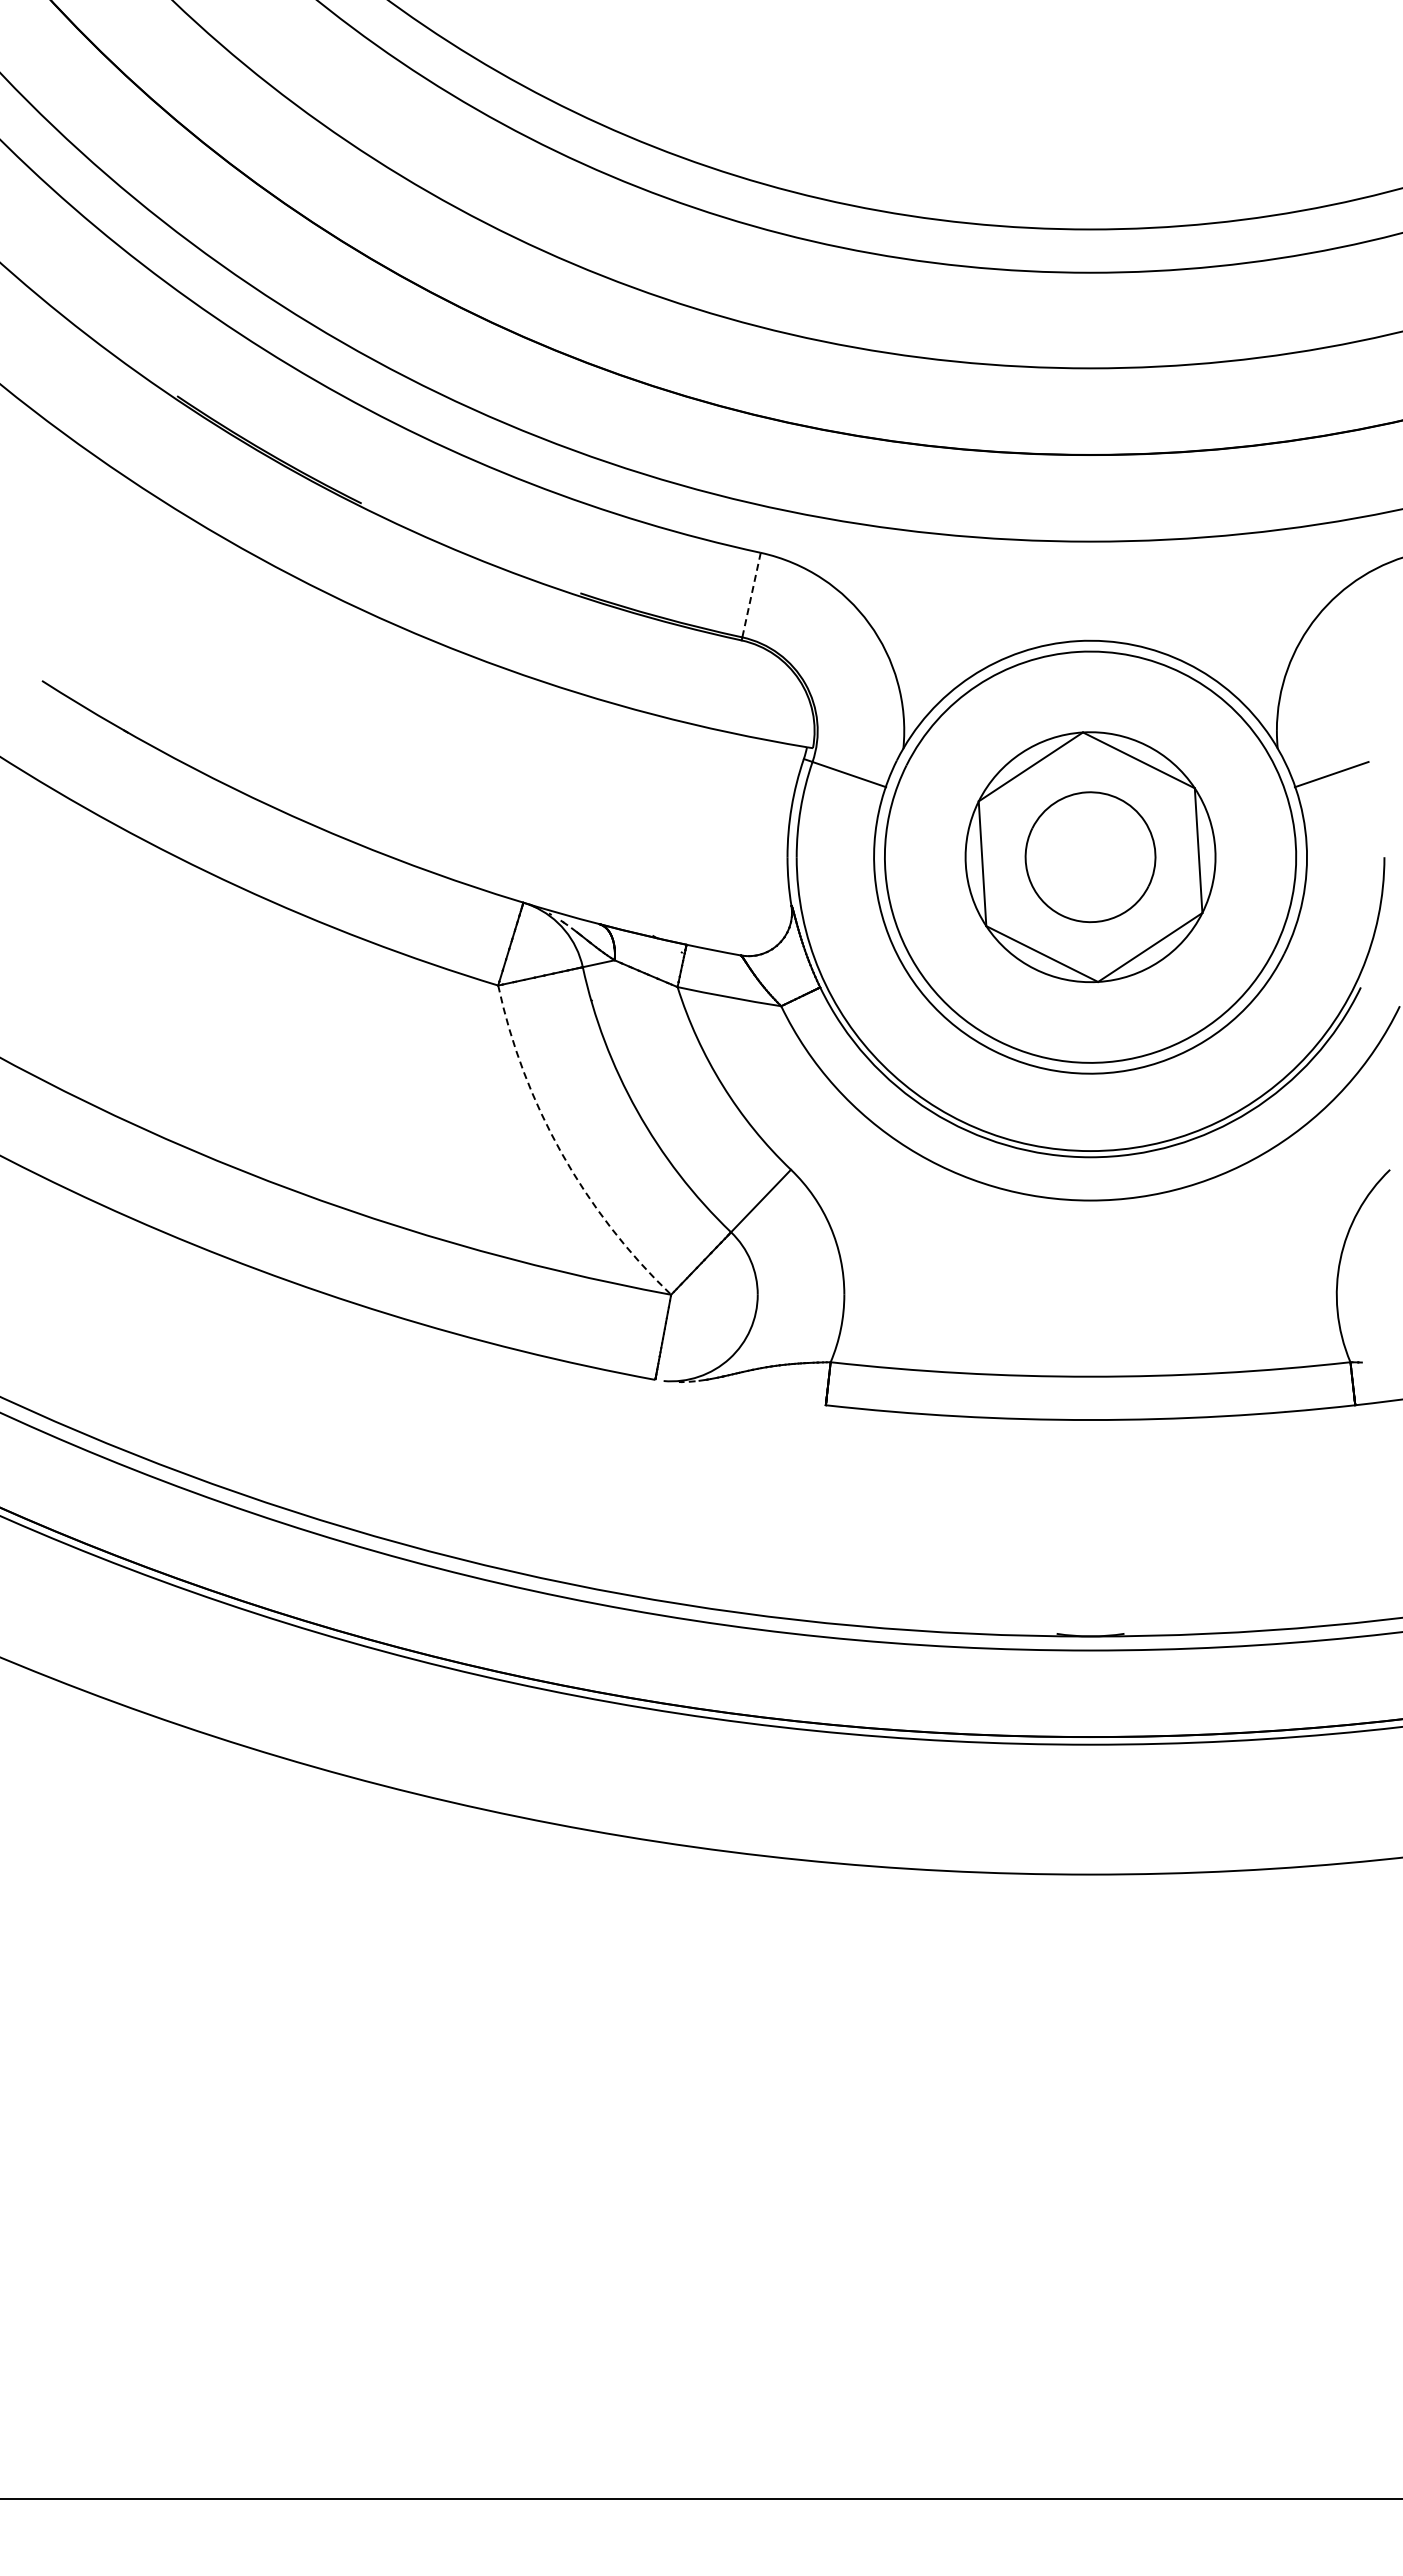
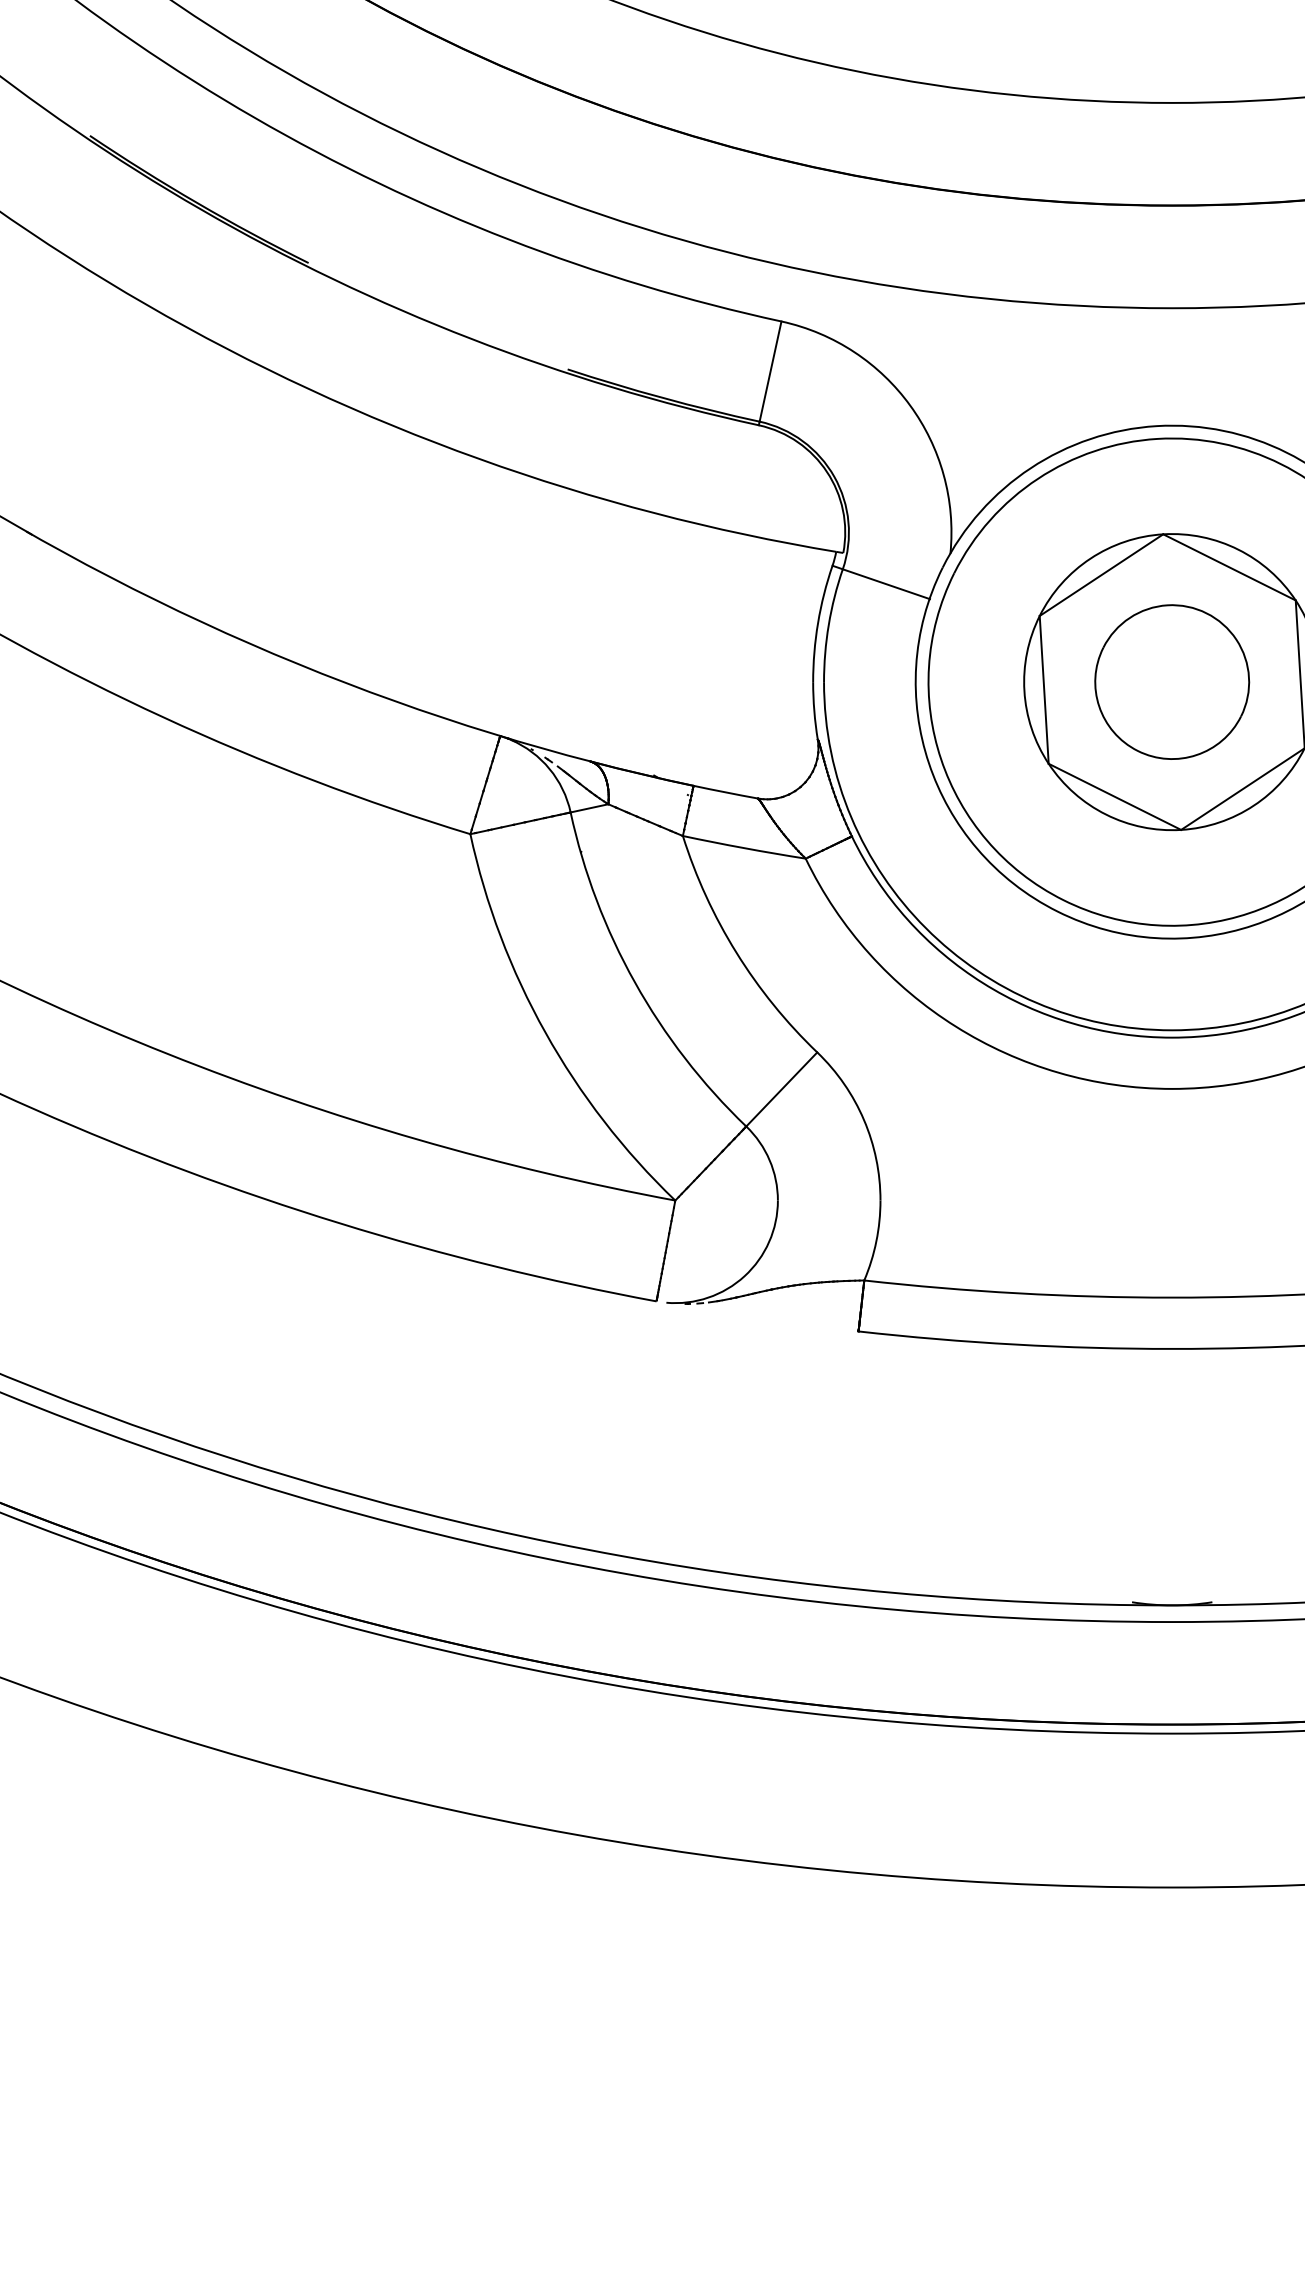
line: (751, 595) -> (770, 372), dashed -> solid
arc: (561, 1153) -> (545, 1033), dashed -> solid

